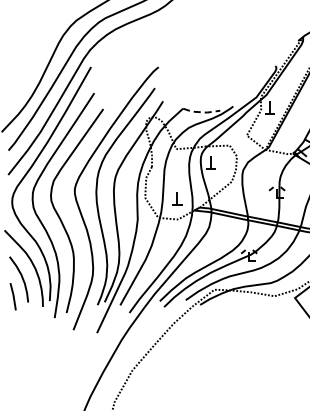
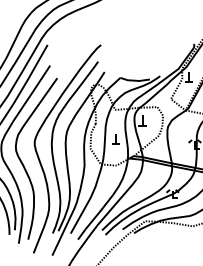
line: (201, 112) -> (135, 80), dashed -> solid
part: (177, 198) -> (116, 138), moved

